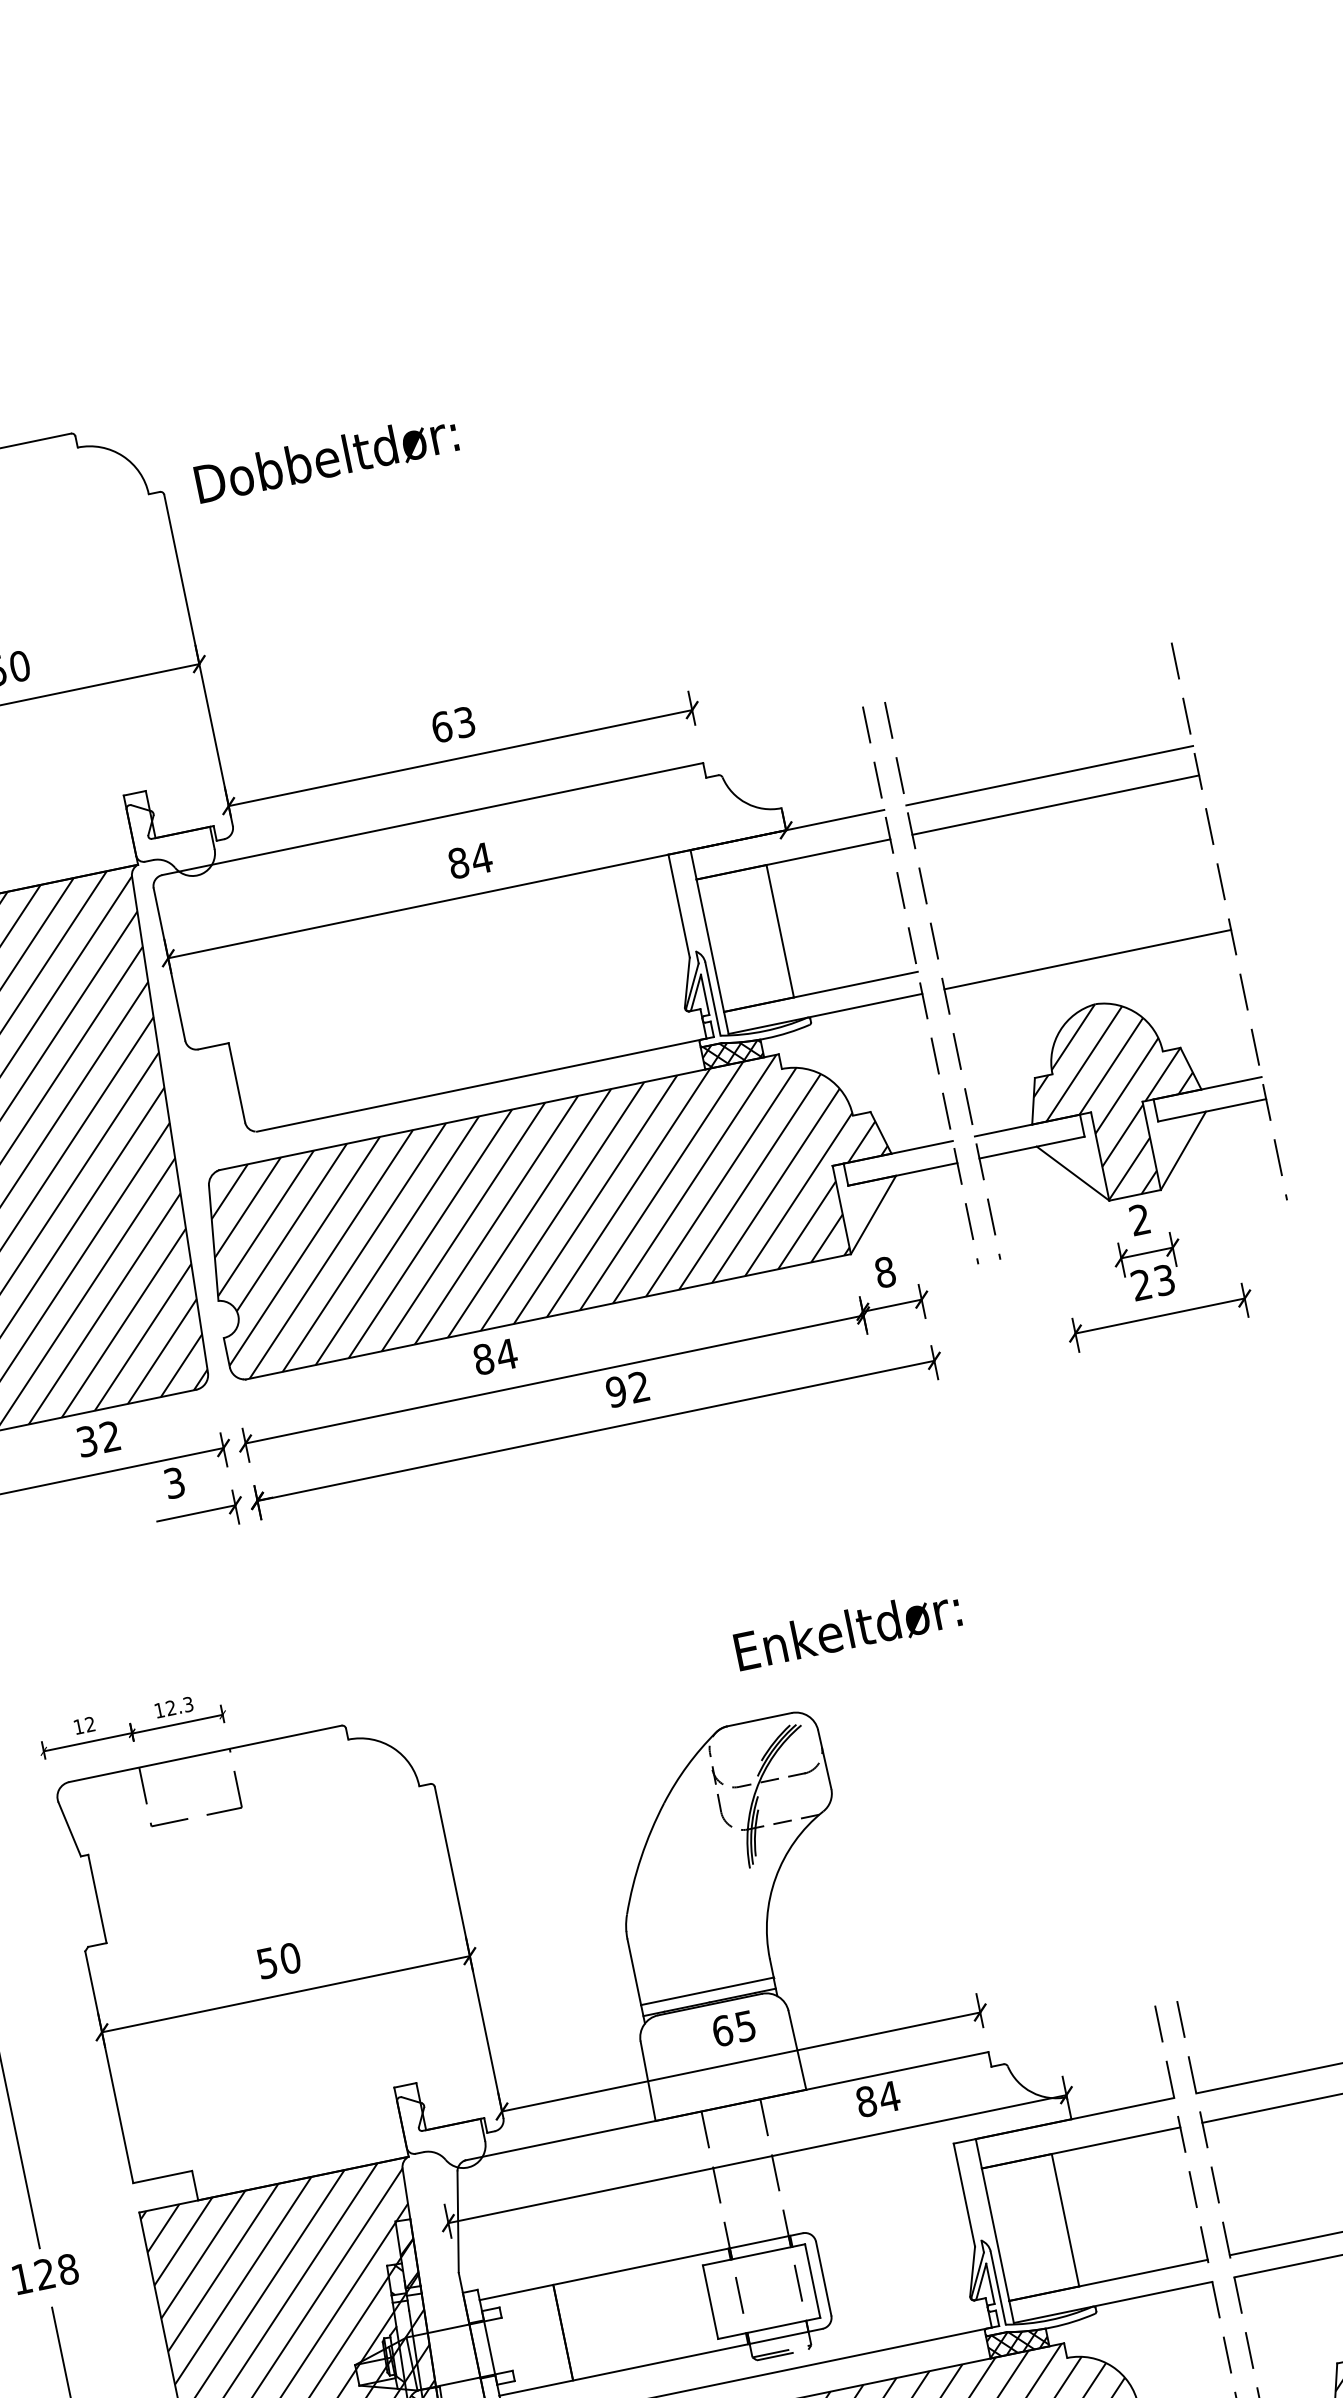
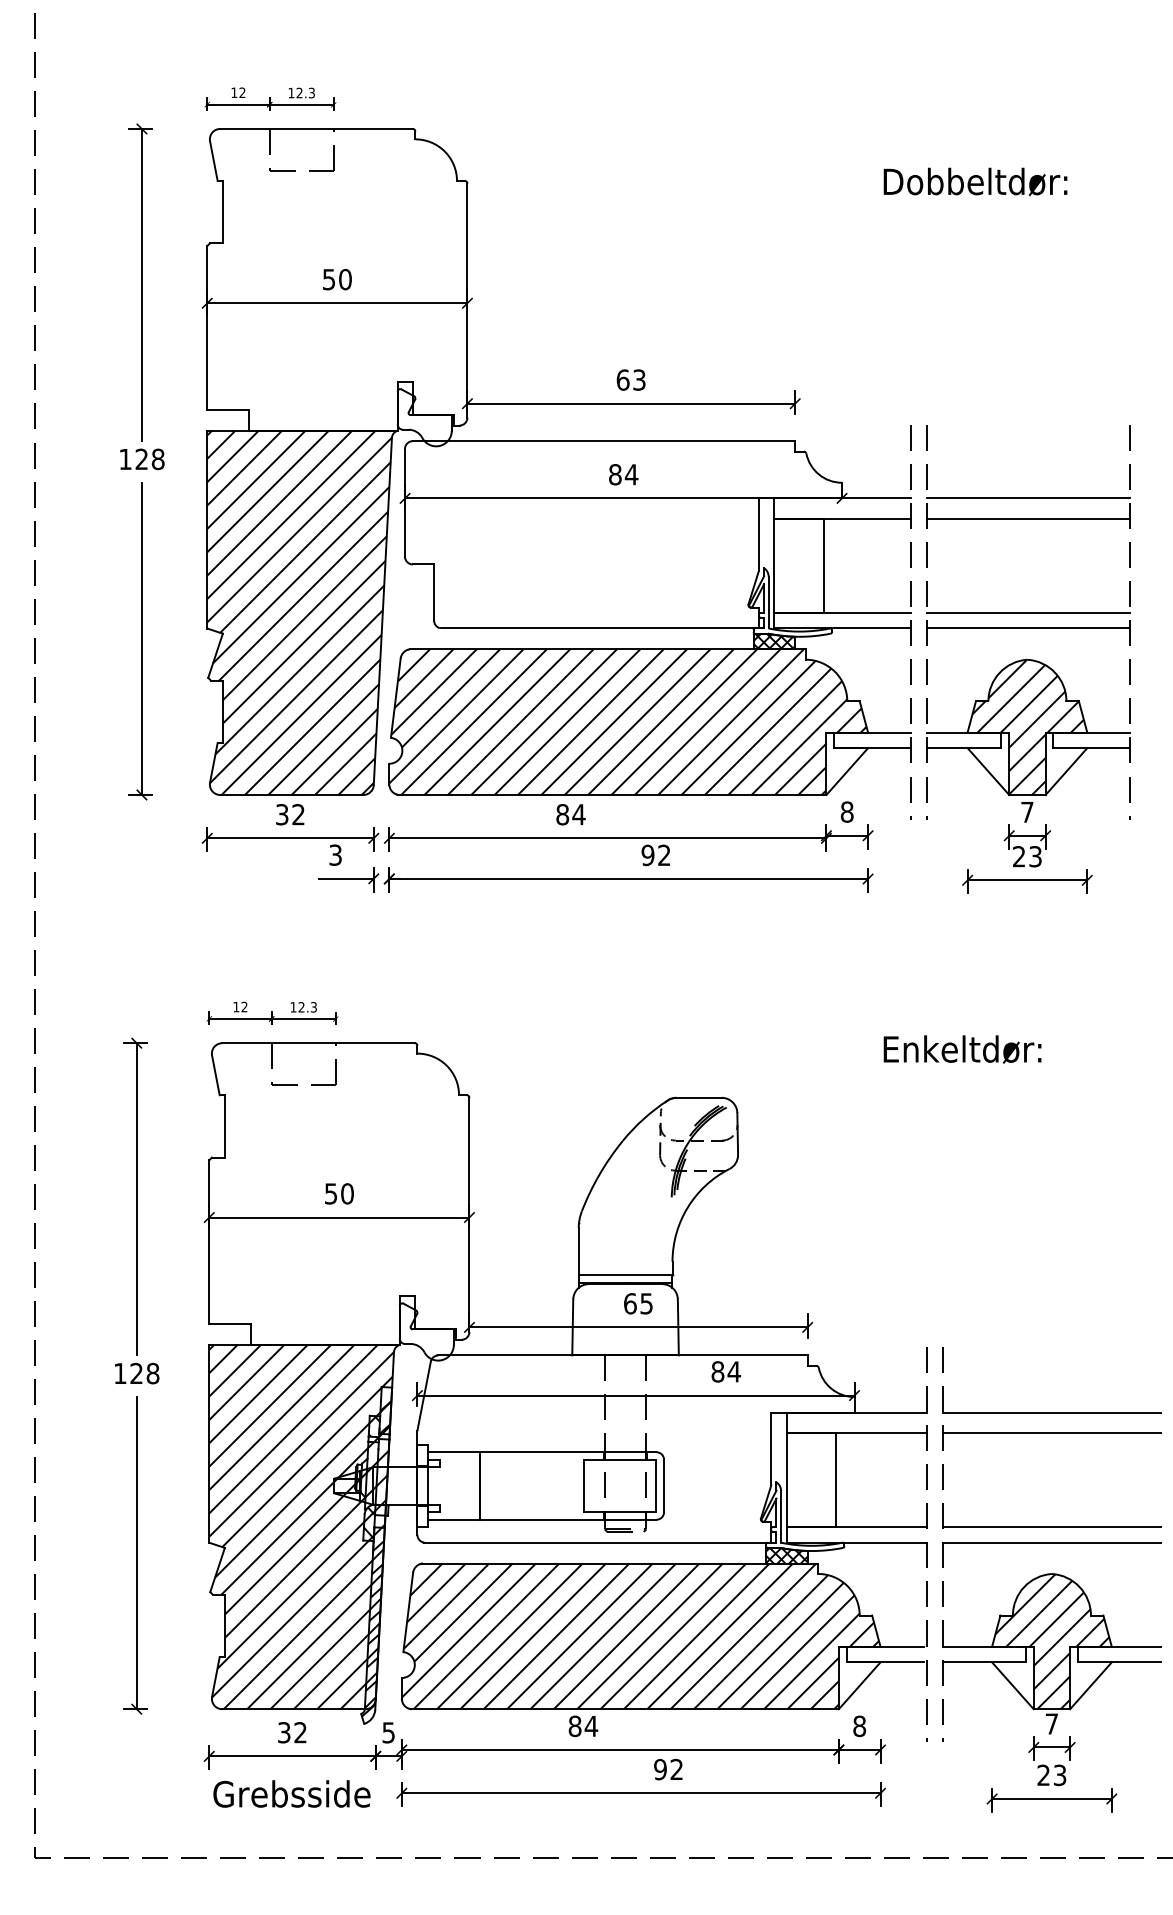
text: (326, 458) -> (975, 181), moved
line: (1083, 937) -> (1028, 612), added
text: (1140, 1218) -> (1027, 811), 2 -> 7
text: (847, 1630) -> (962, 1049), moved

